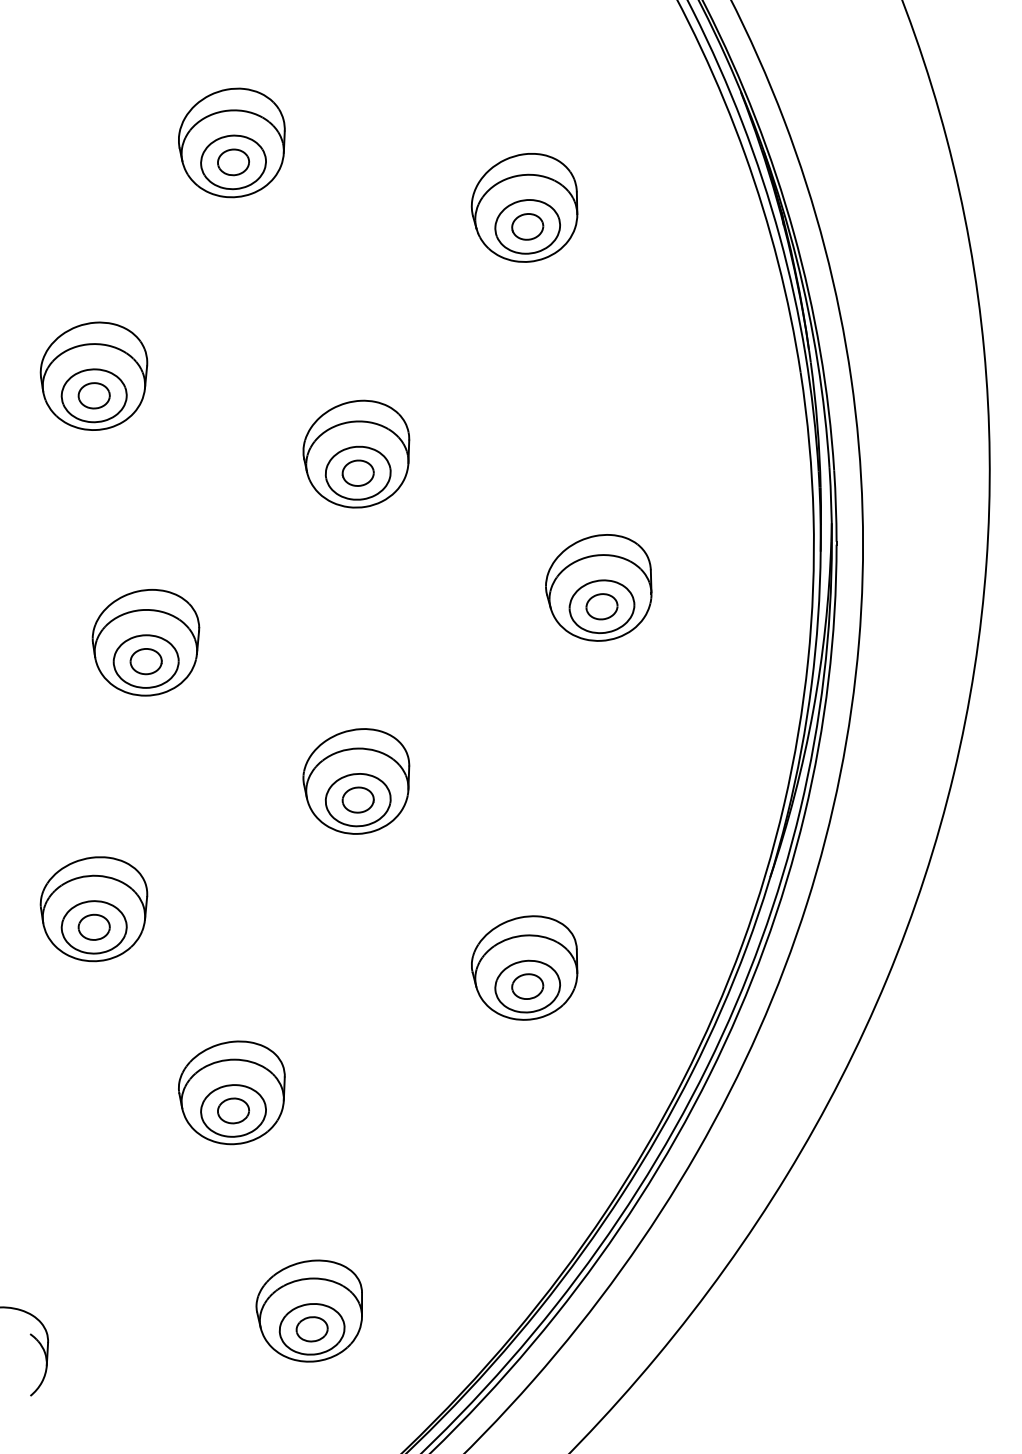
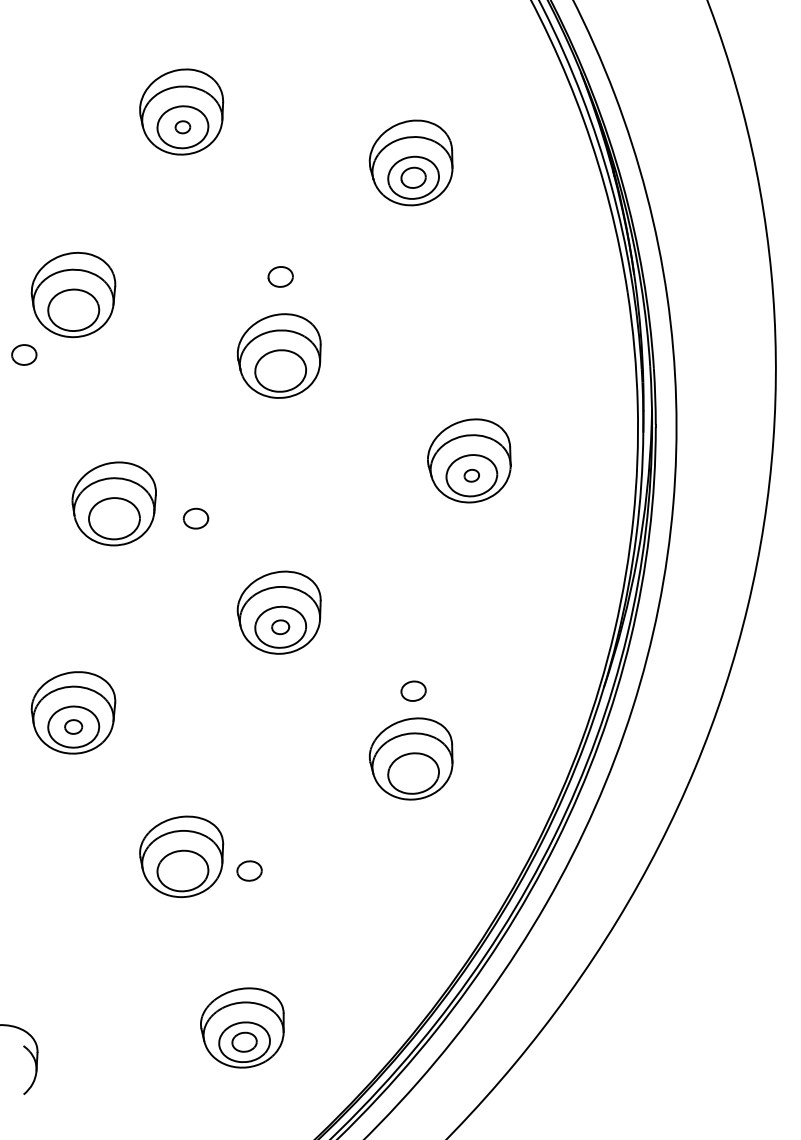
part: (233, 162) -> (182, 127), size x0.6
part: (93, 395) -> (23, 354), moved
part: (357, 472) -> (280, 276), moved
part: (601, 606) -> (471, 475), size x0.6
part: (145, 661) -> (195, 518), moved
part: (357, 799) -> (280, 626), size x0.7
part: (93, 926) -> (73, 726), size x0.7
part: (527, 986) -> (413, 691), moved
part: (233, 1110) -> (249, 870), moved

